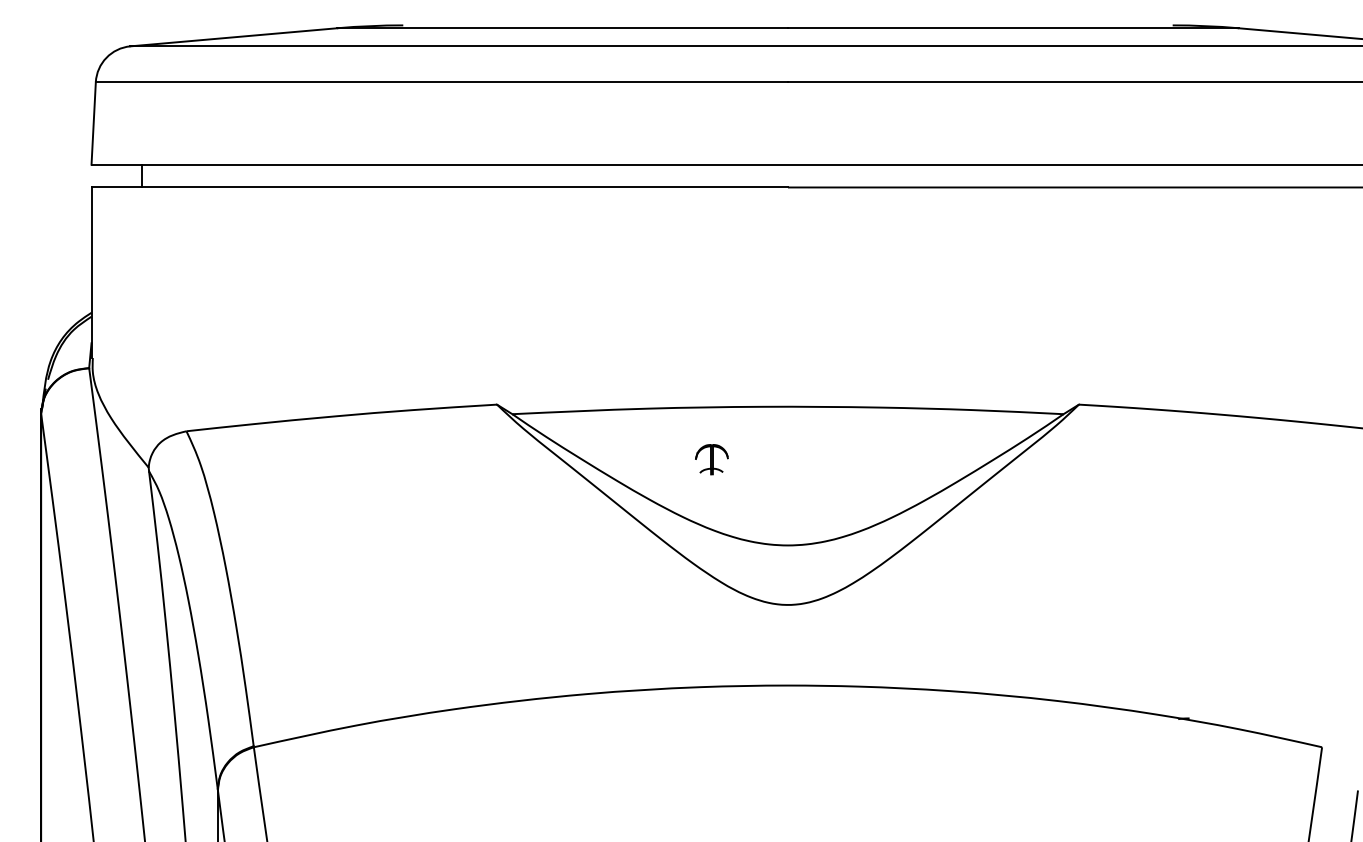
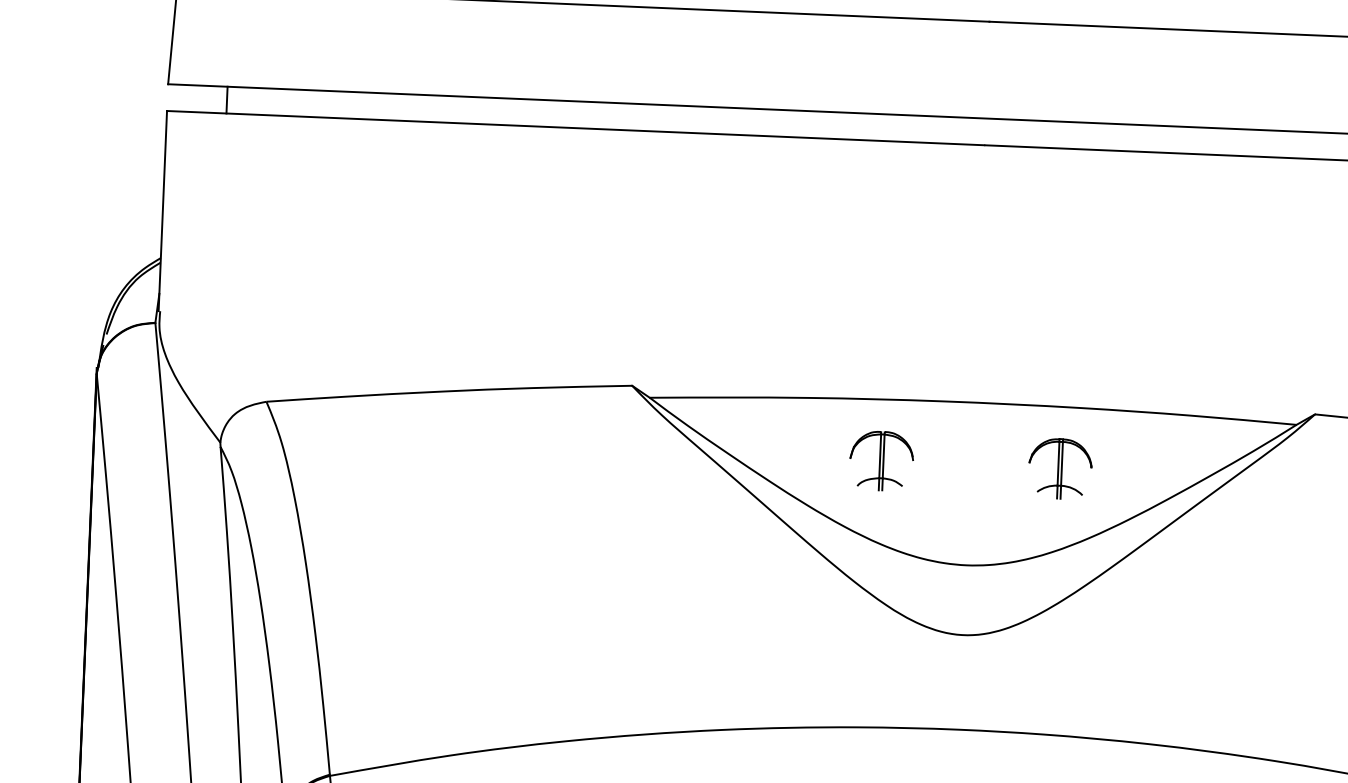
part: (711, 459) -> (881, 460), size x1.67
part: (863, 460) -> (1059, 469), added

